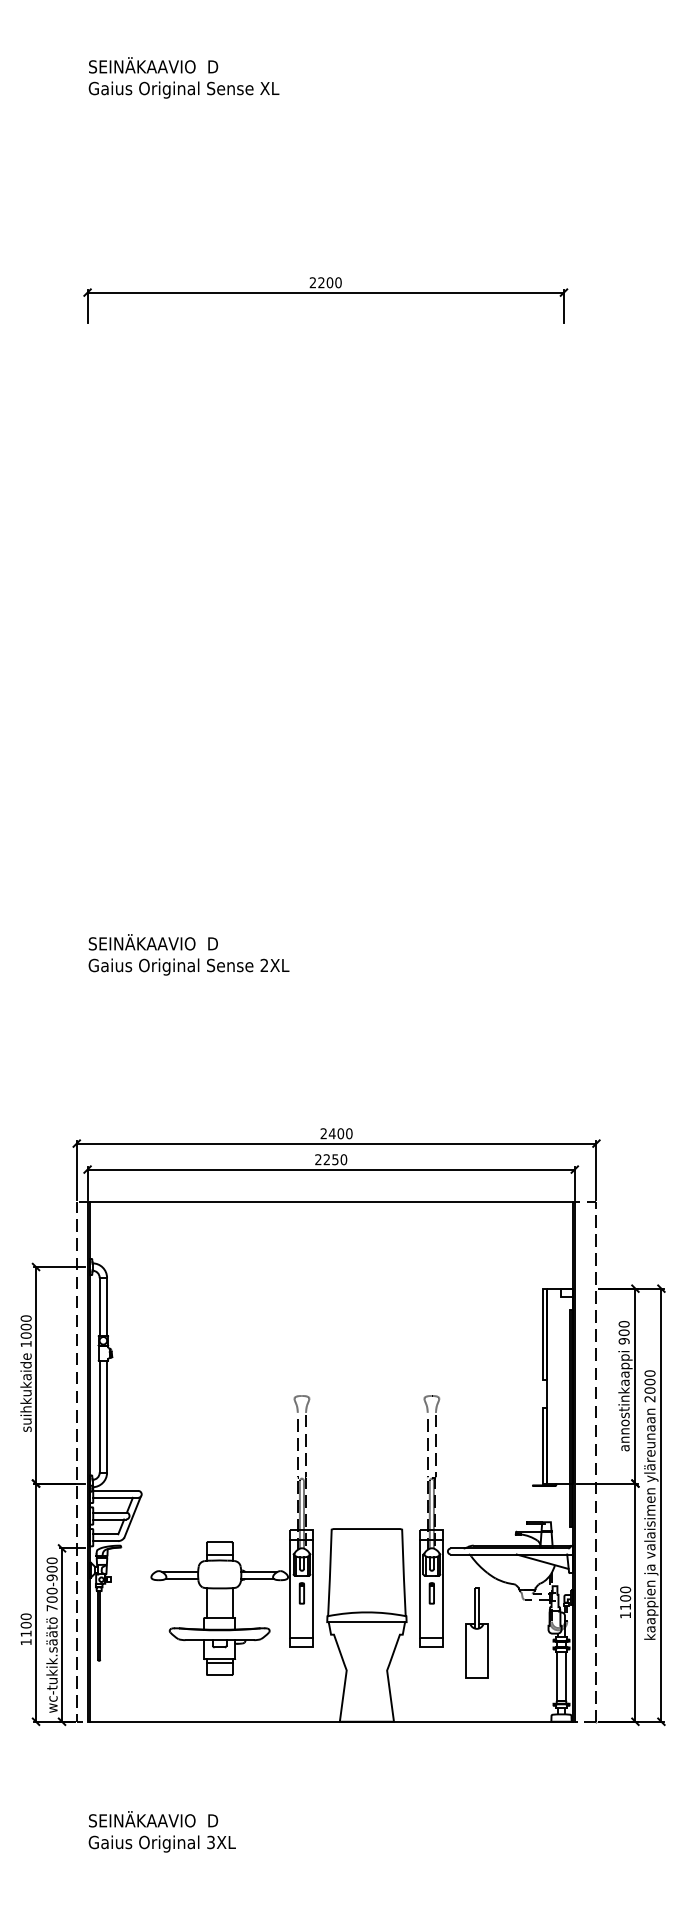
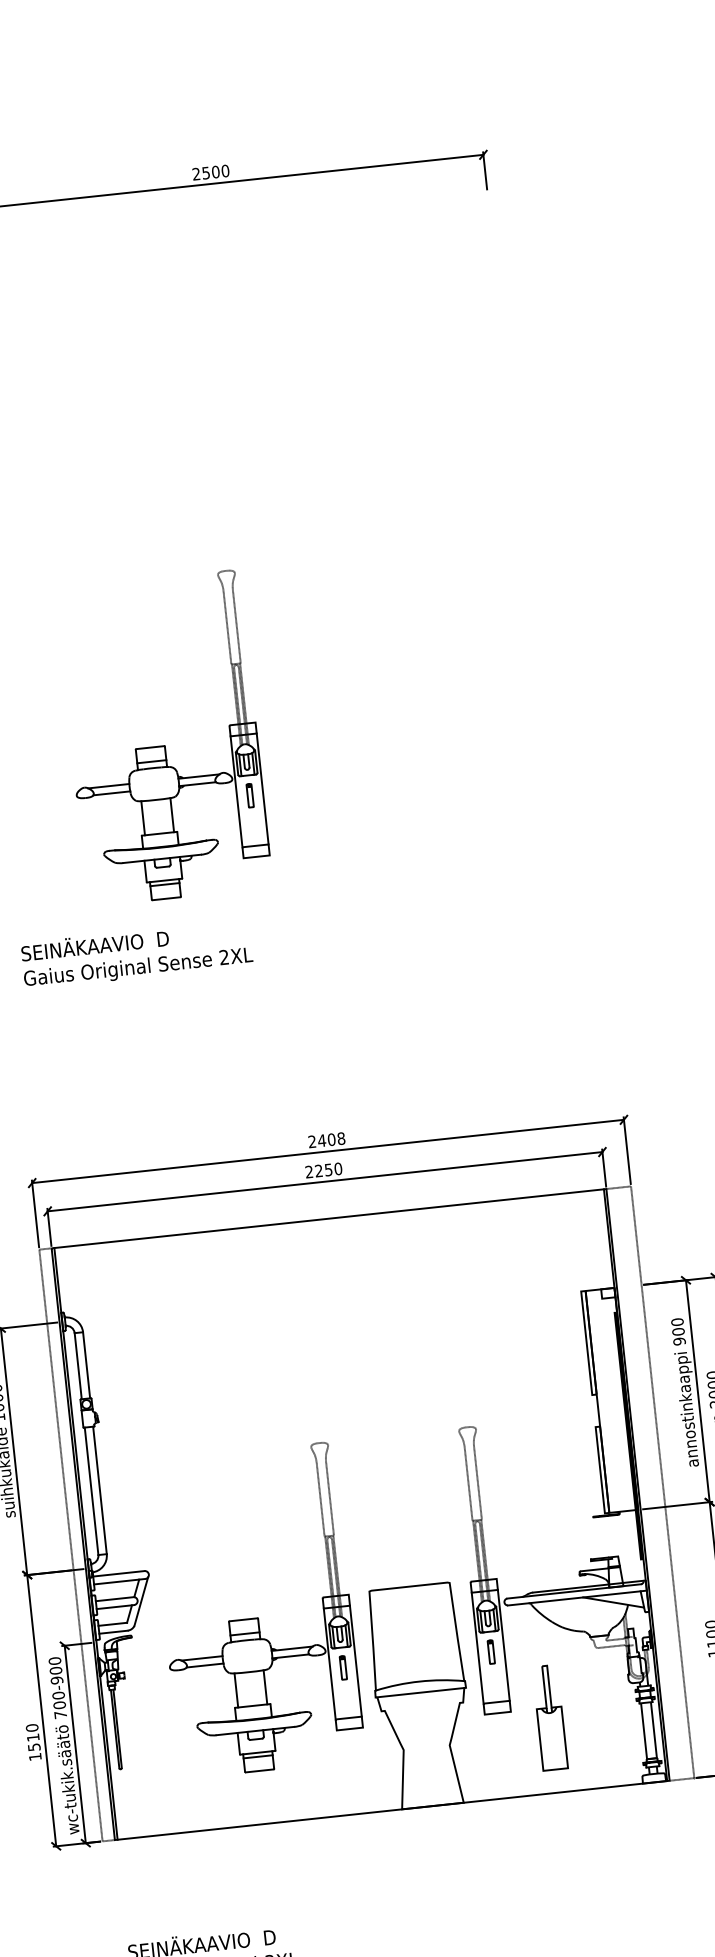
text: (321, 282) -> (206, 172), 2200 -> 2500
part: (231, 769) -> (162, 738), added
text: (349, 1133) -> (341, 1138), 2400 -> 2408
text: (25, 1629) -> (32, 1742), 1100 -> 1510
part: (476, 1632) -> (549, 1717), moved

